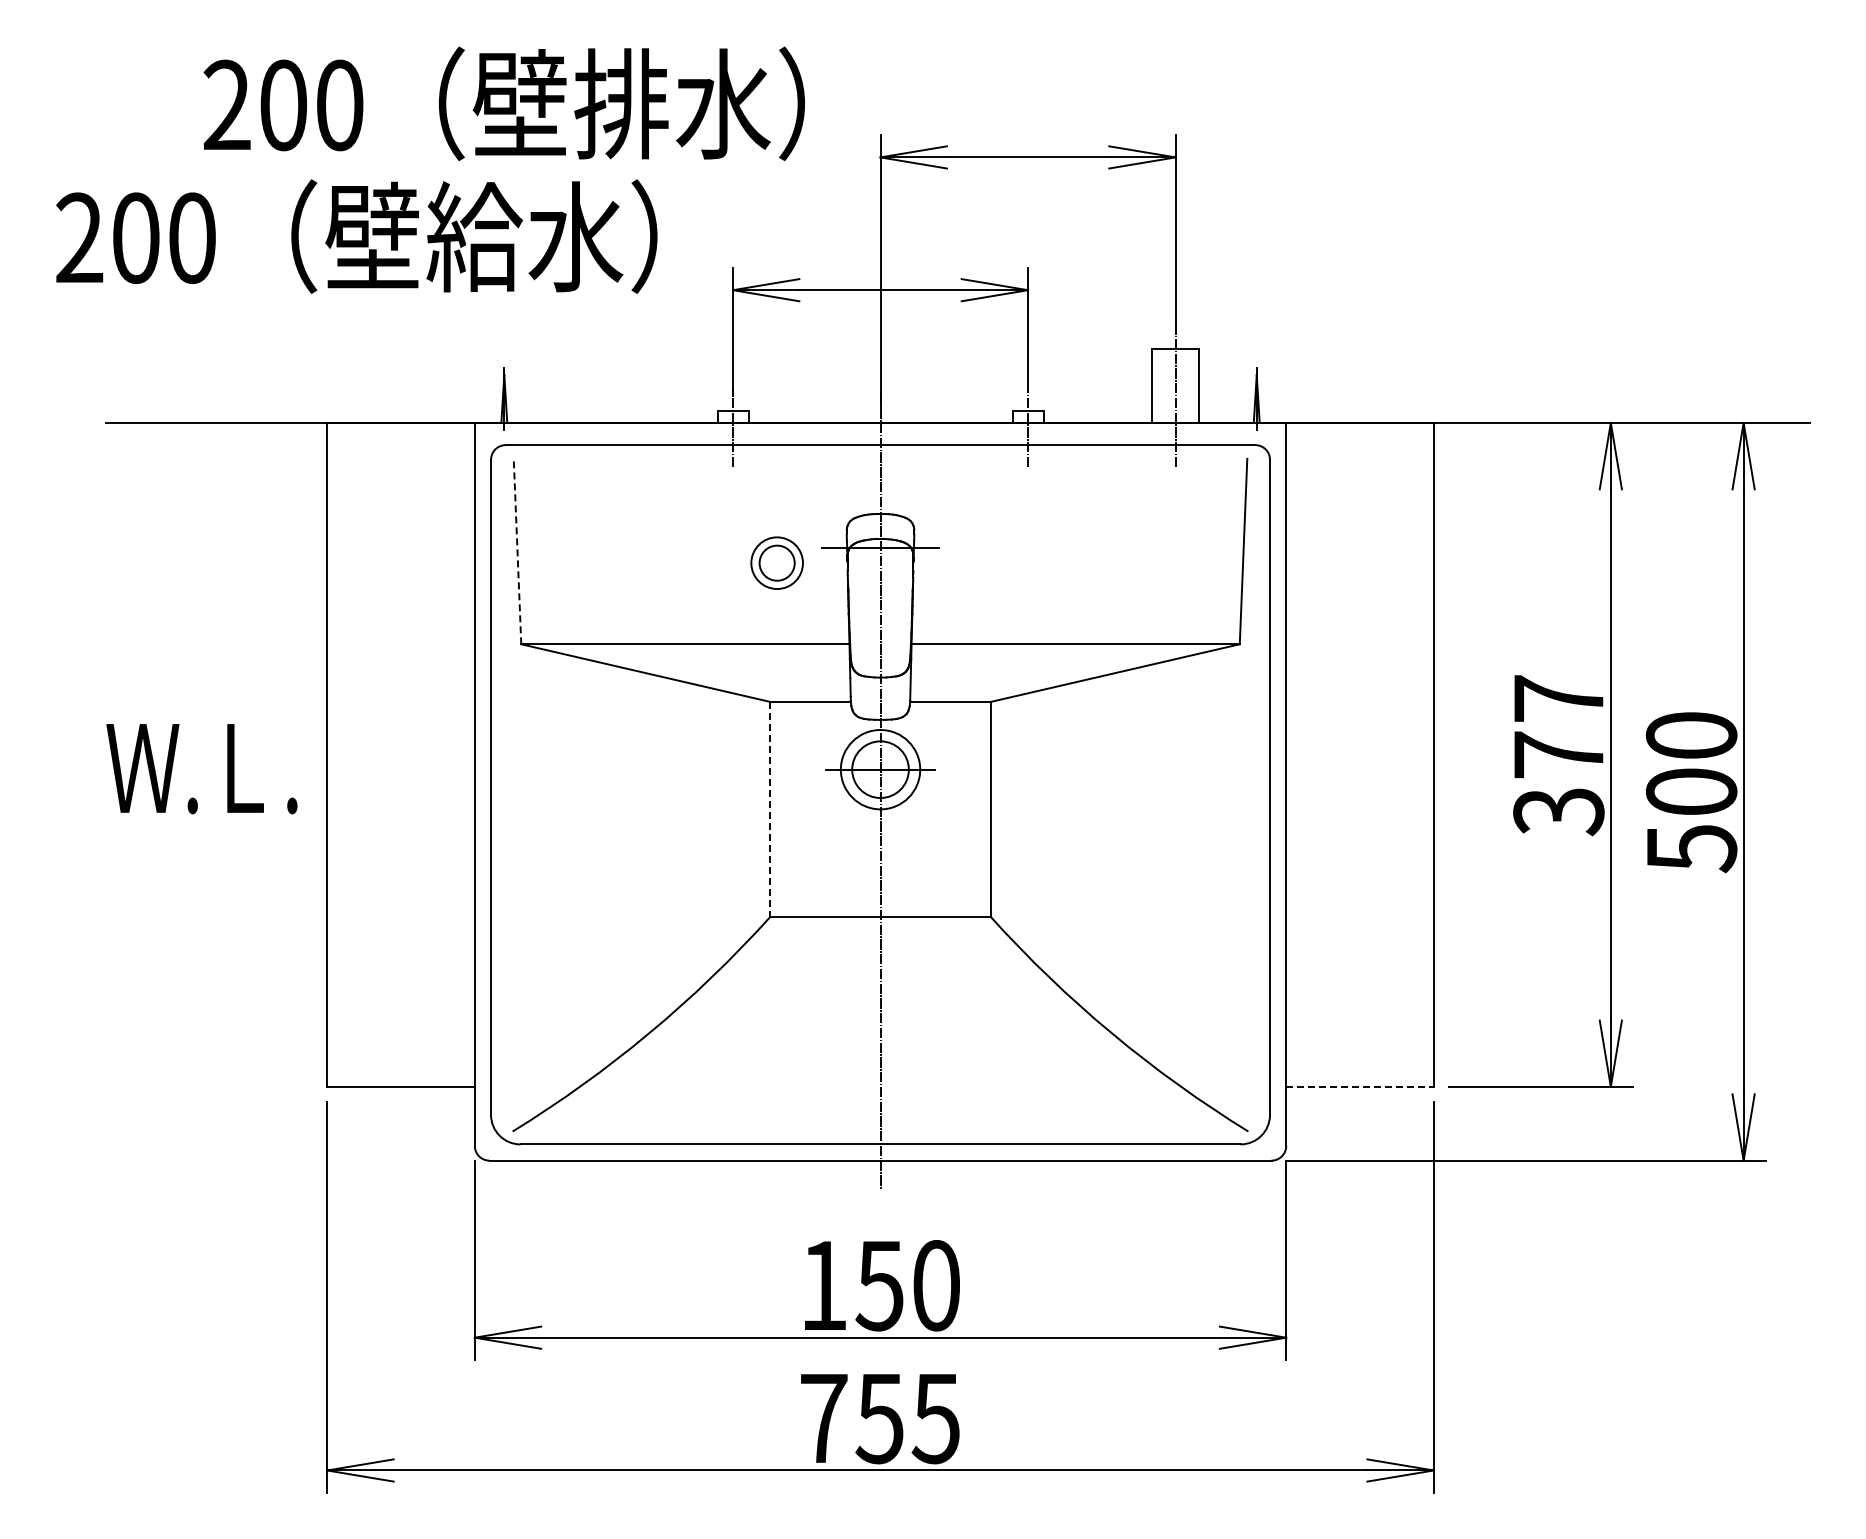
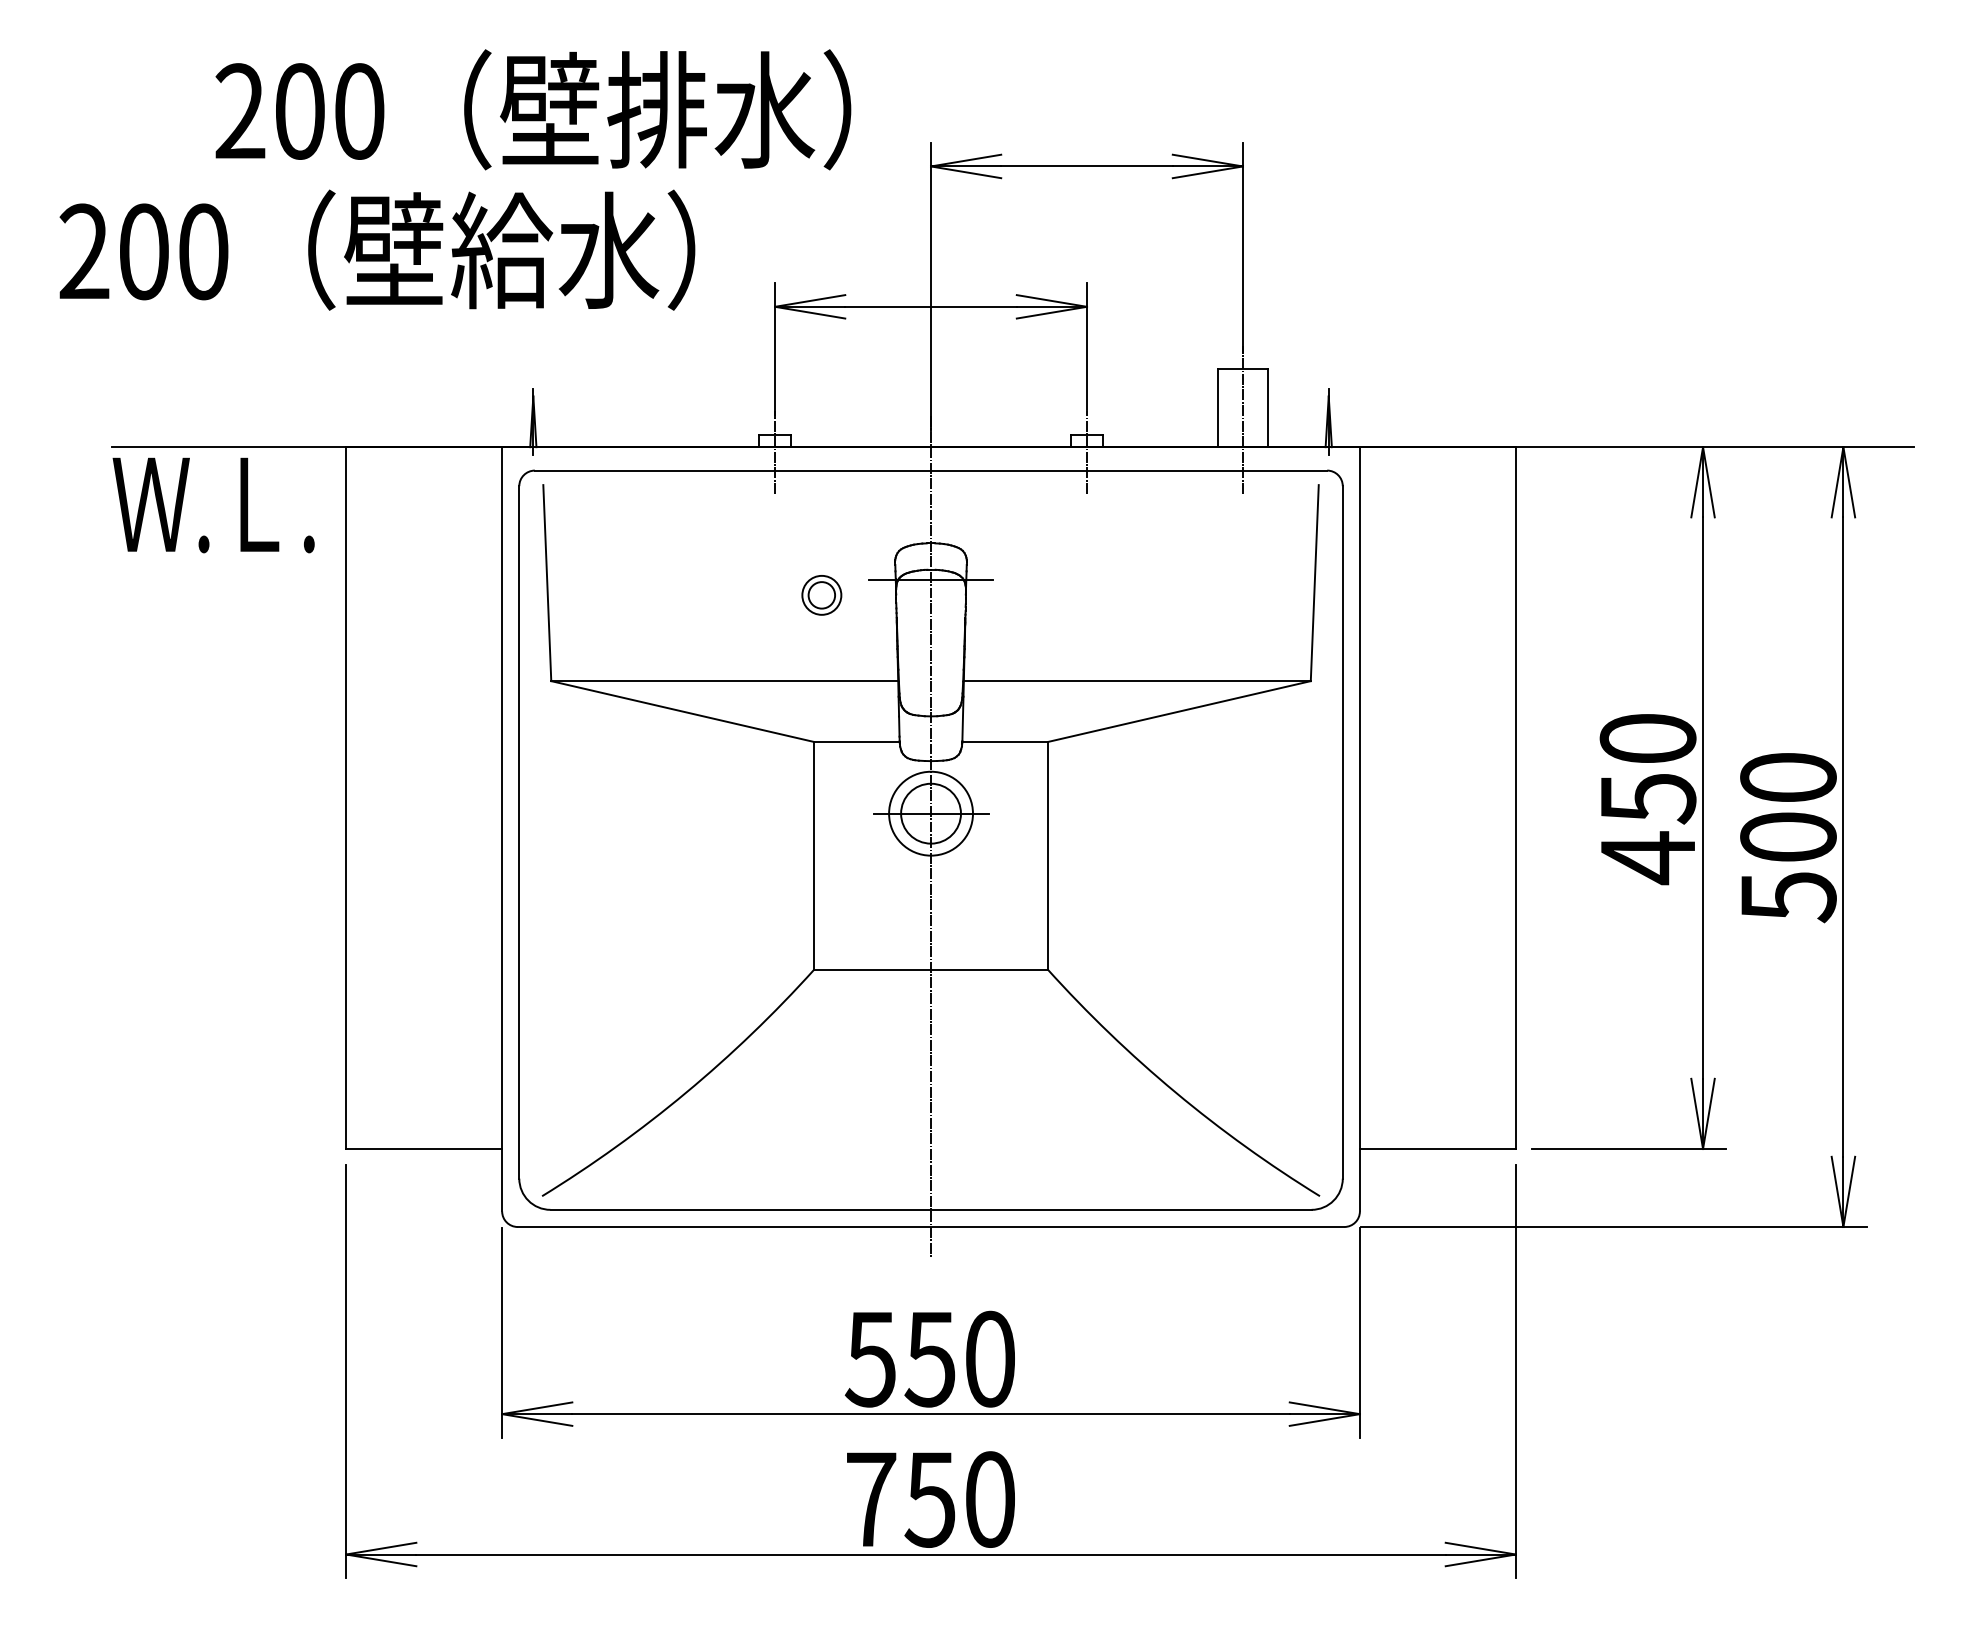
line: (517, 551) -> (547, 583), dashed -> solid
part: (777, 562) -> (822, 594), size x0.71
text: (1558, 756) -> (1647, 799), 377 -> 450
text: (201, 769) -> (213, 505), moved
line: (769, 809) -> (813, 855), dashed -> solid
line: (1360, 1086) -> (1438, 1148), dashed -> solid
text: (822, 1286) -> (869, 1360), 150 -> 550
text: (935, 1418) -> (989, 1499), 755 -> 750

